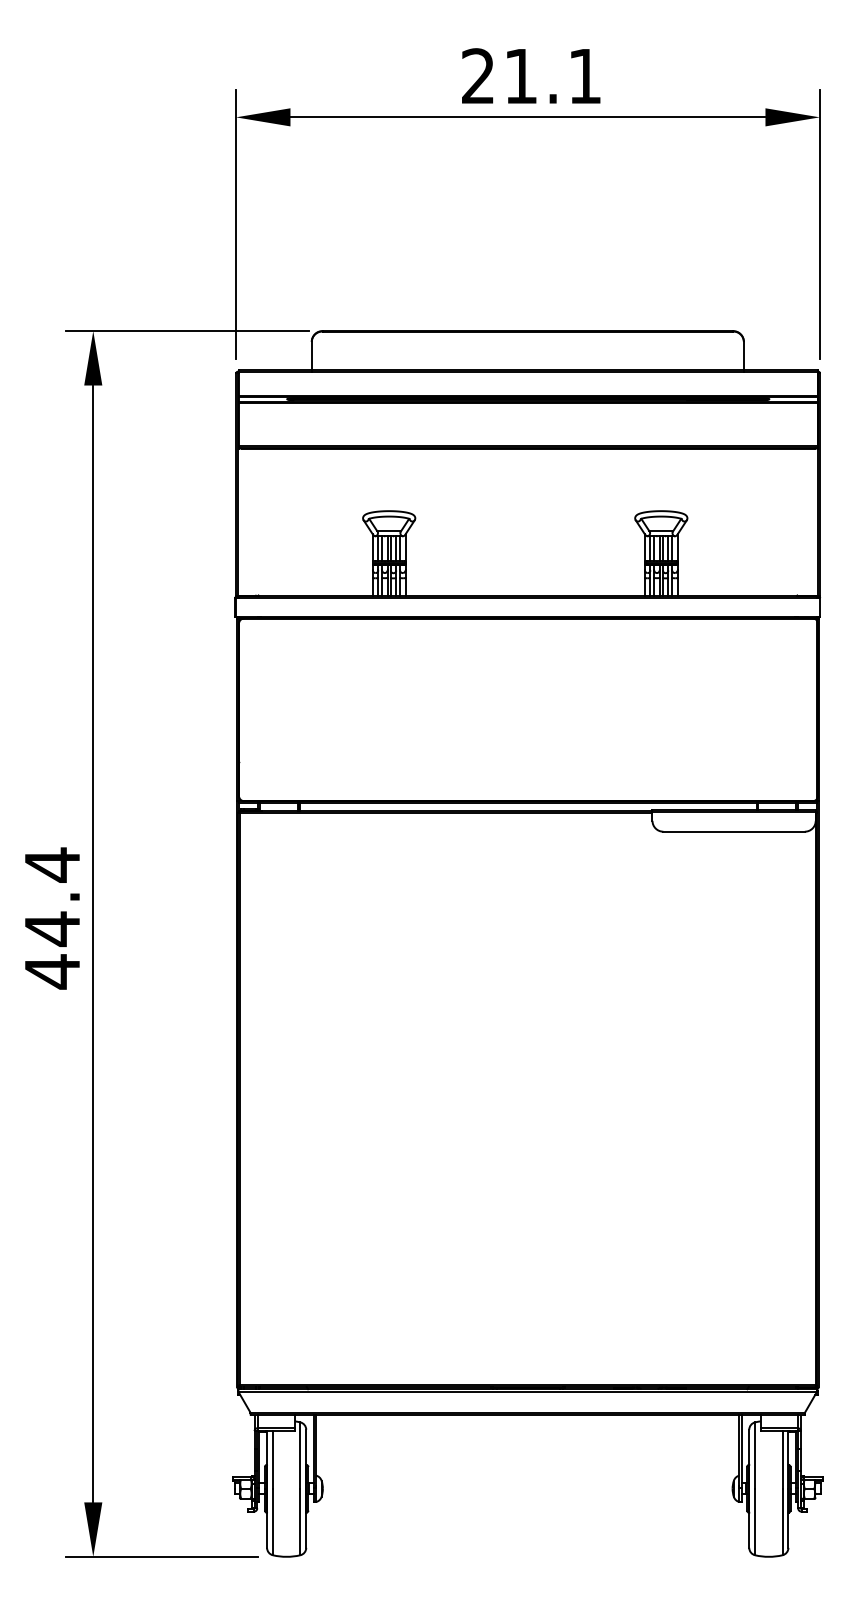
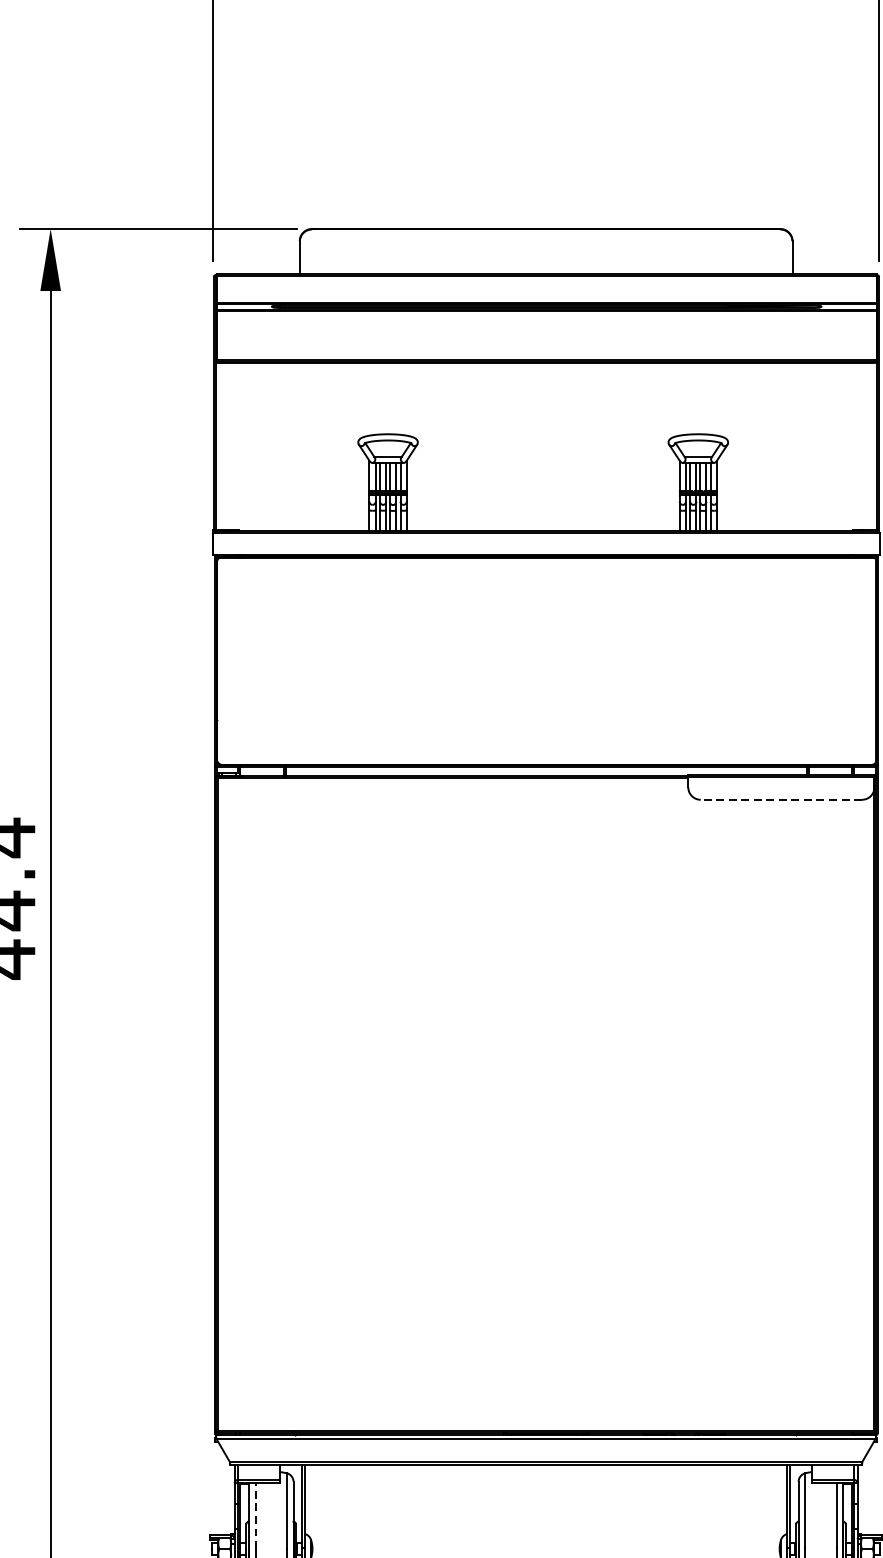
line: (734, 831) -> (781, 799), solid -> dashed
line: (272, 1459) -> (255, 1515), solid -> dashed

